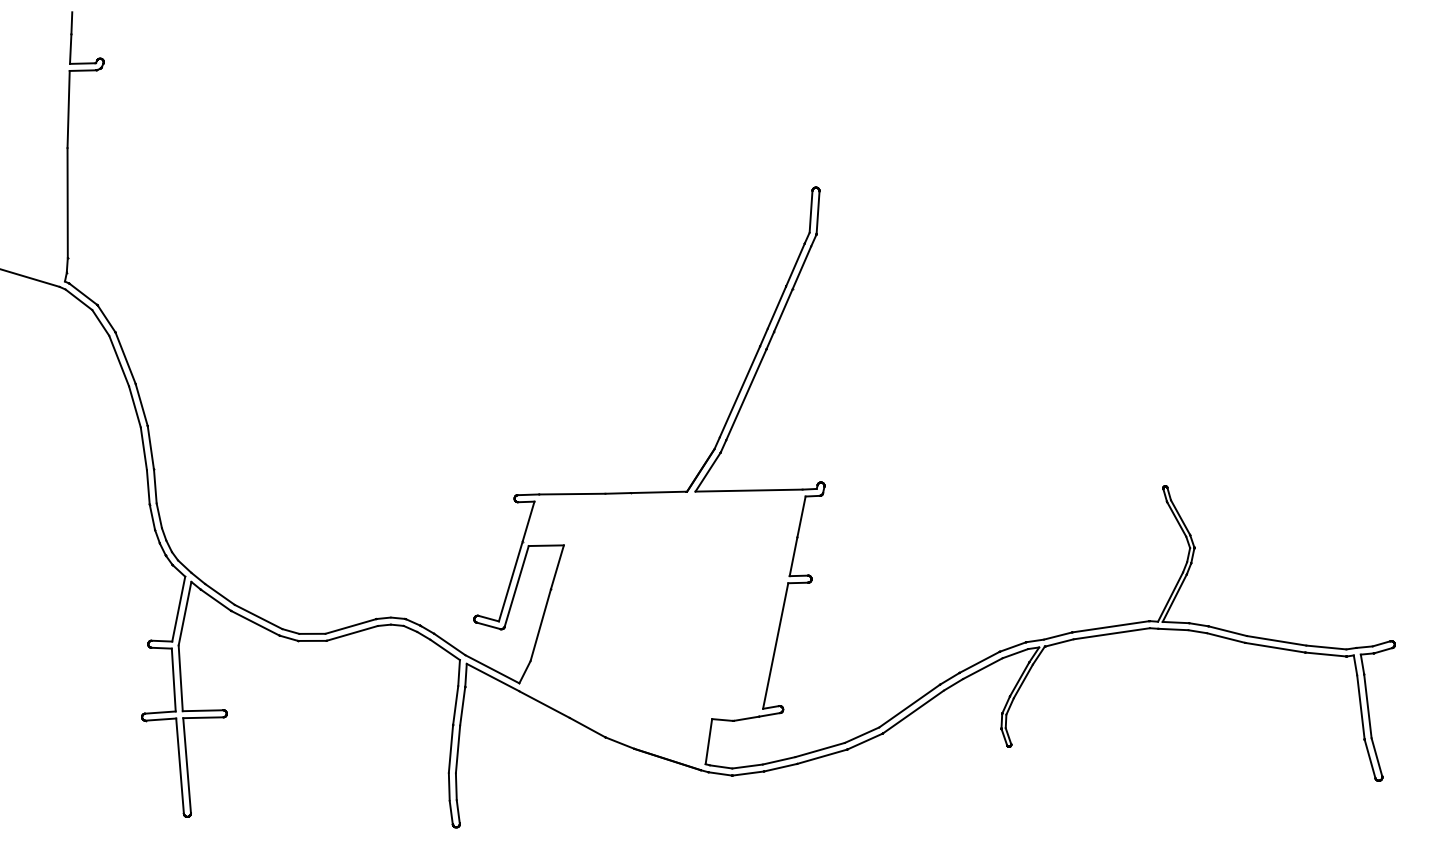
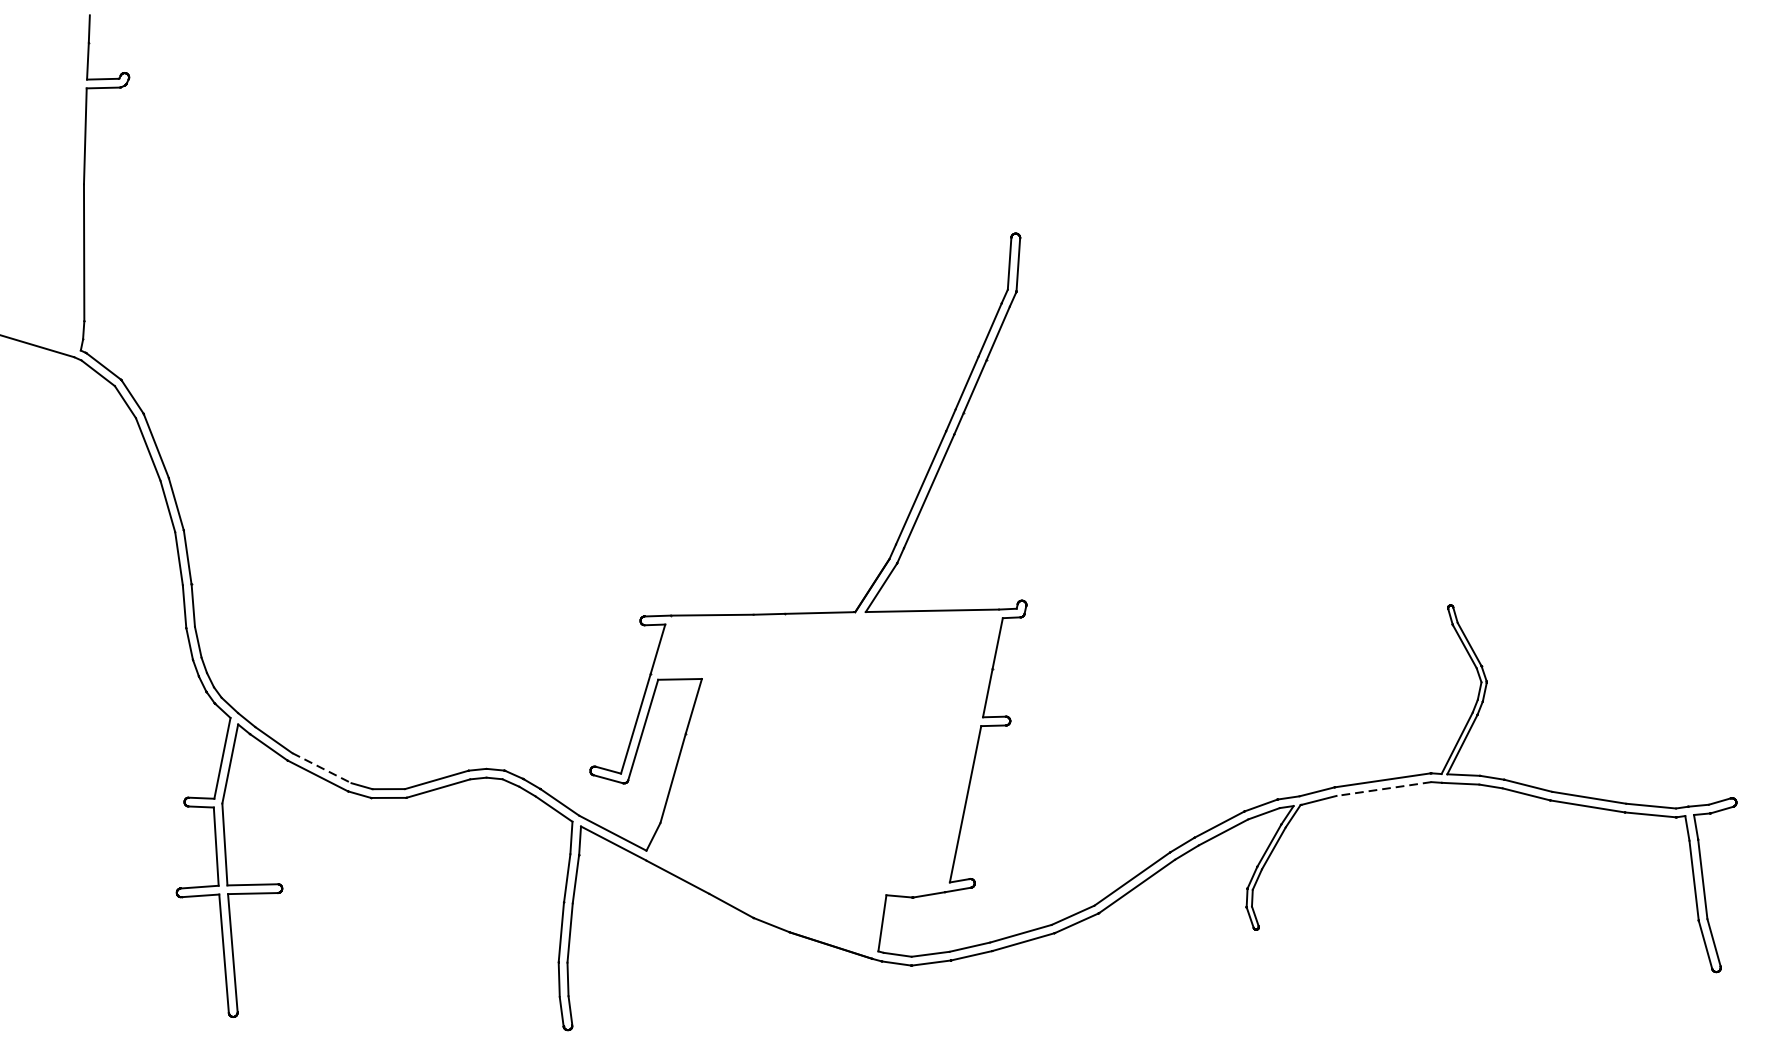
line: (258, 617) -> (321, 768), solid -> dashed
line: (1111, 633) -> (1383, 788), solid -> dashed

